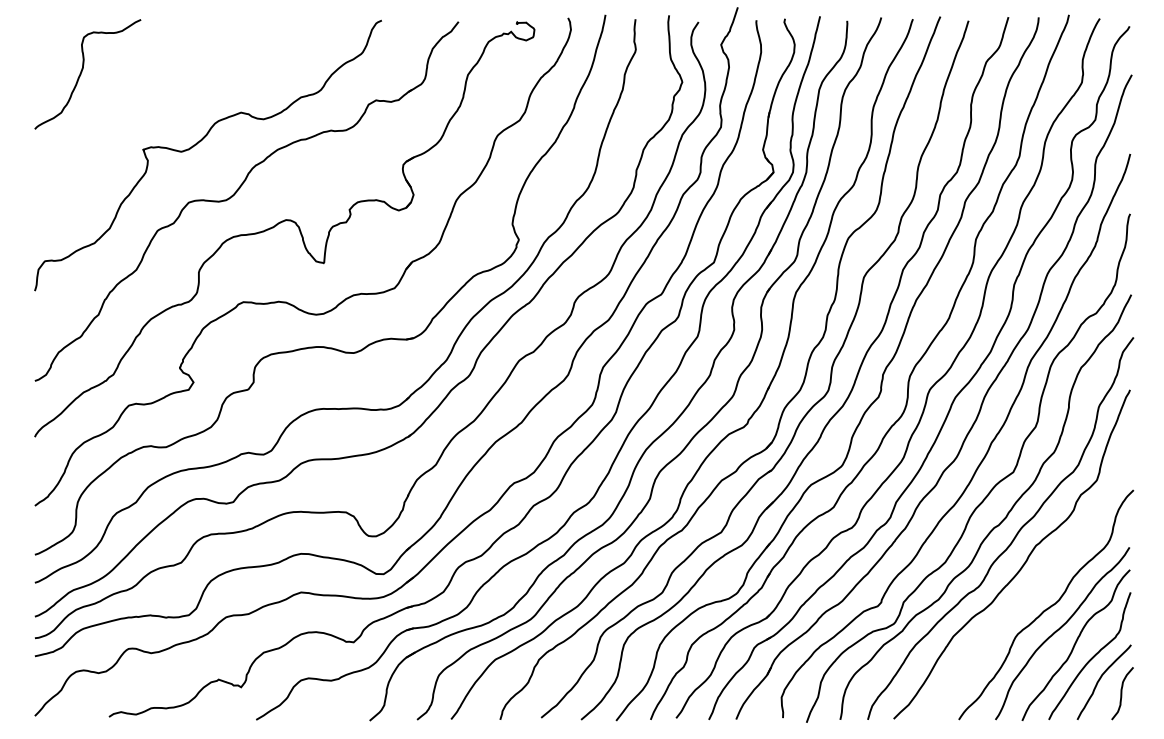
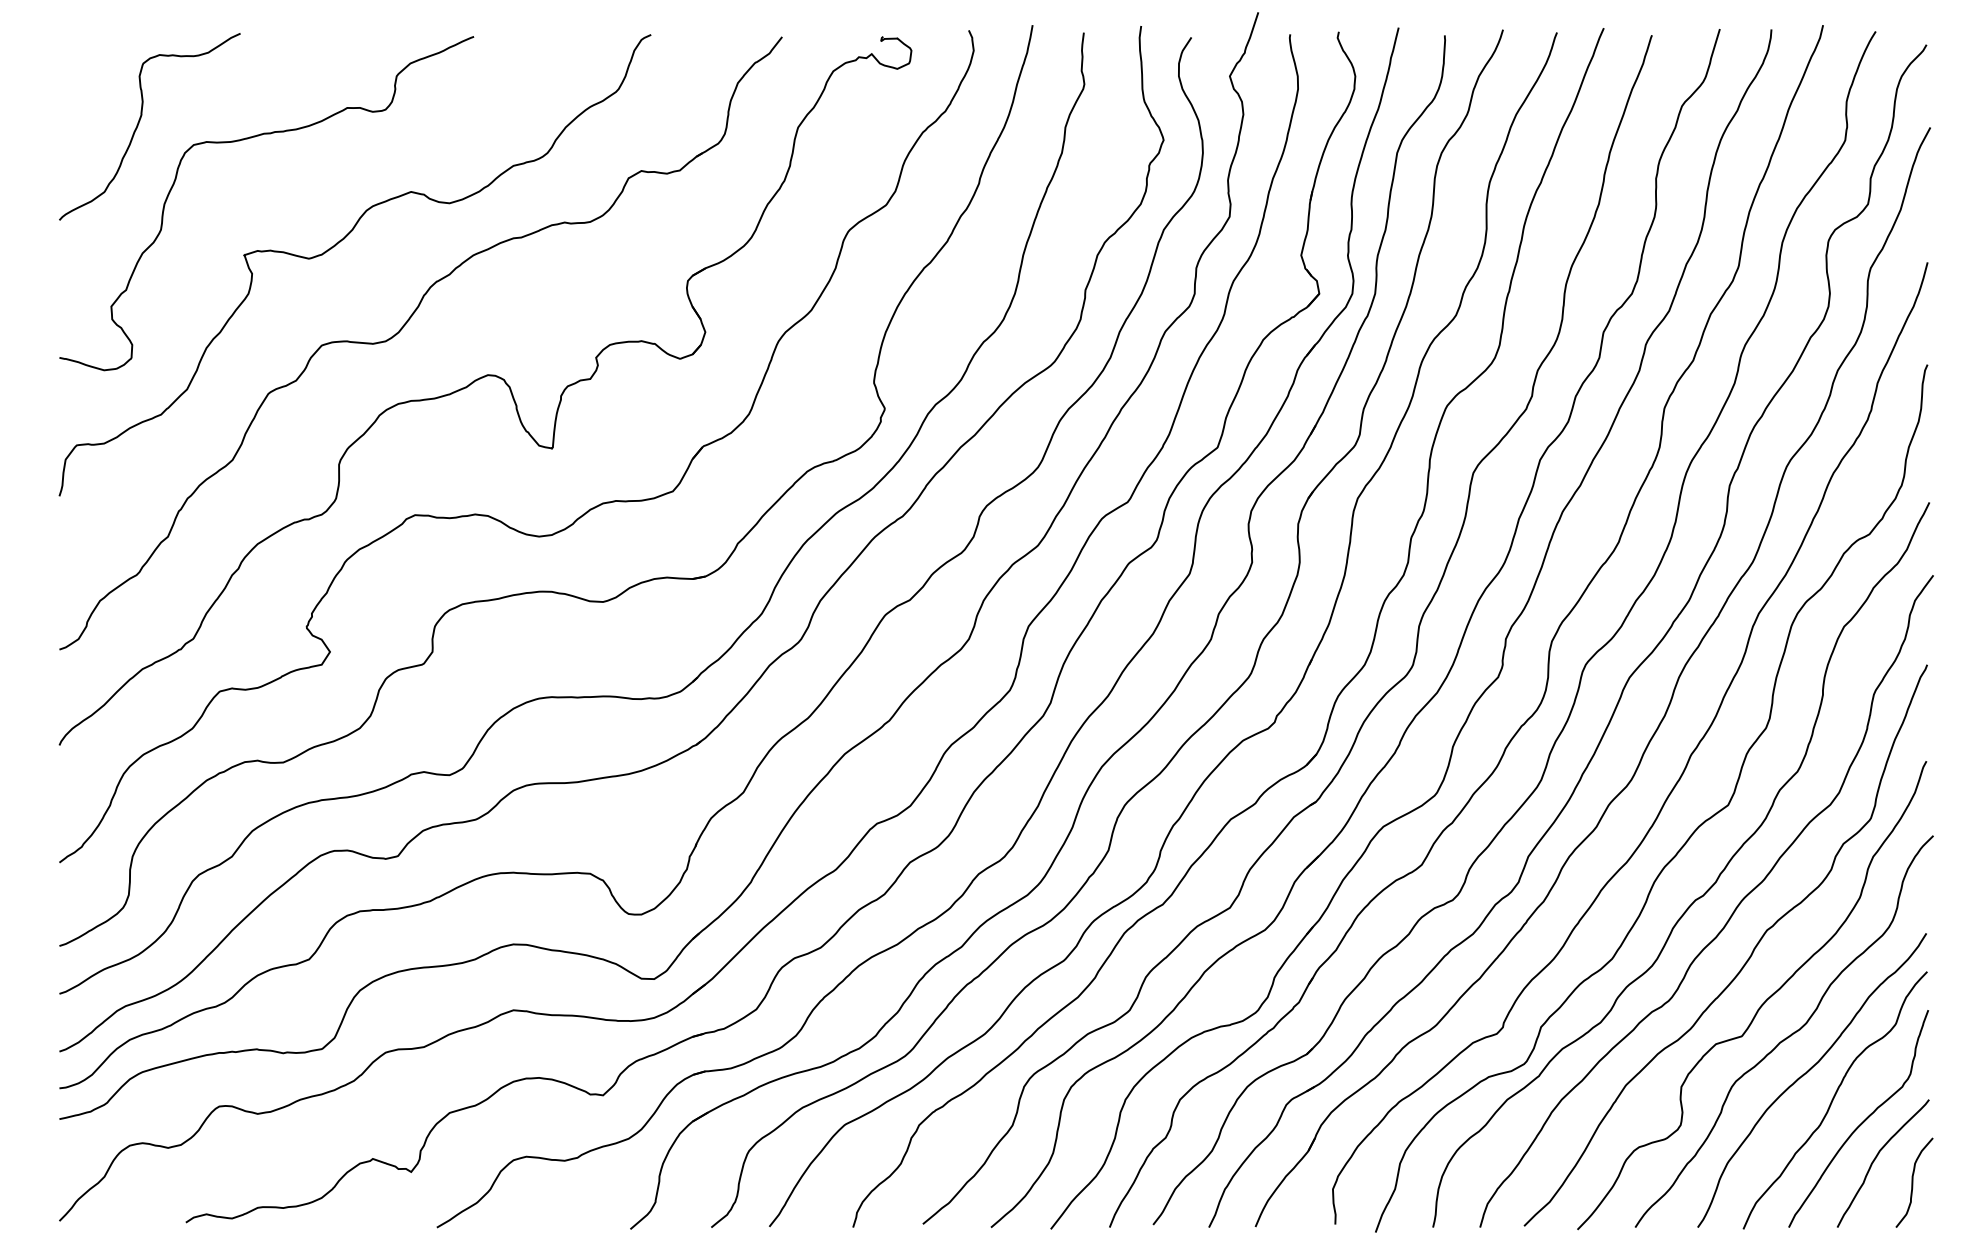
curve: (145, 82) -> (248, 140), added
curve: (1032, 588) -> (1760, 1003), added

